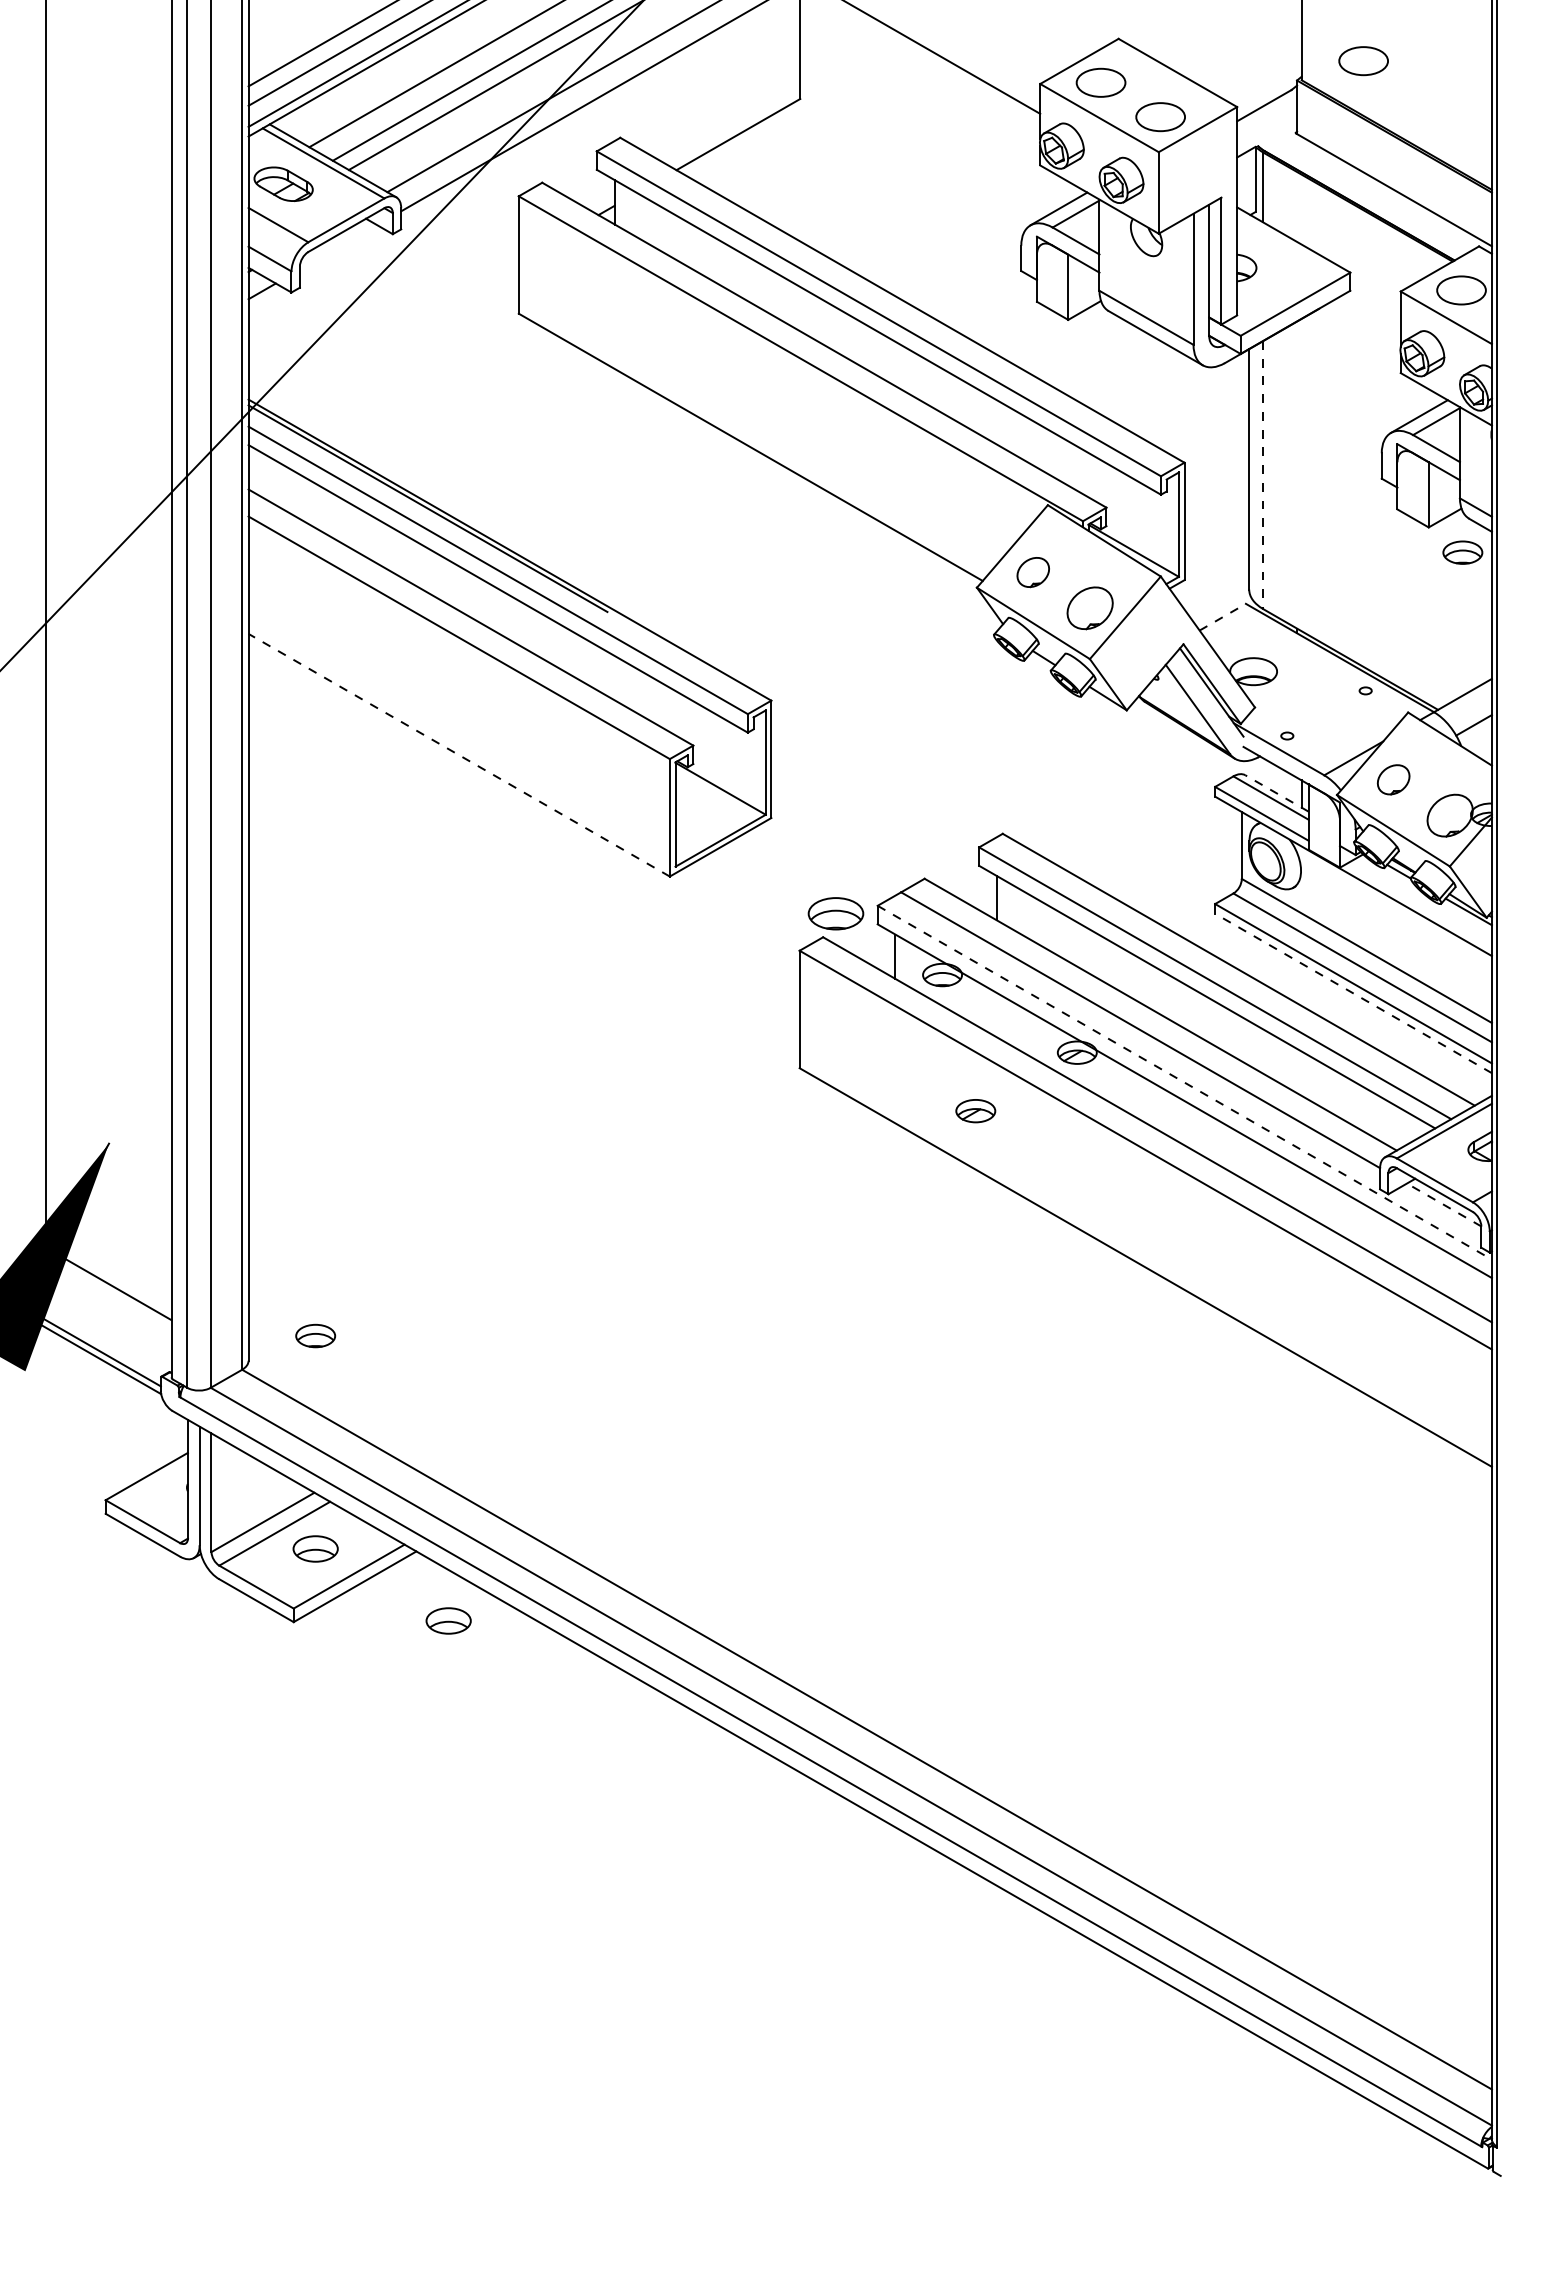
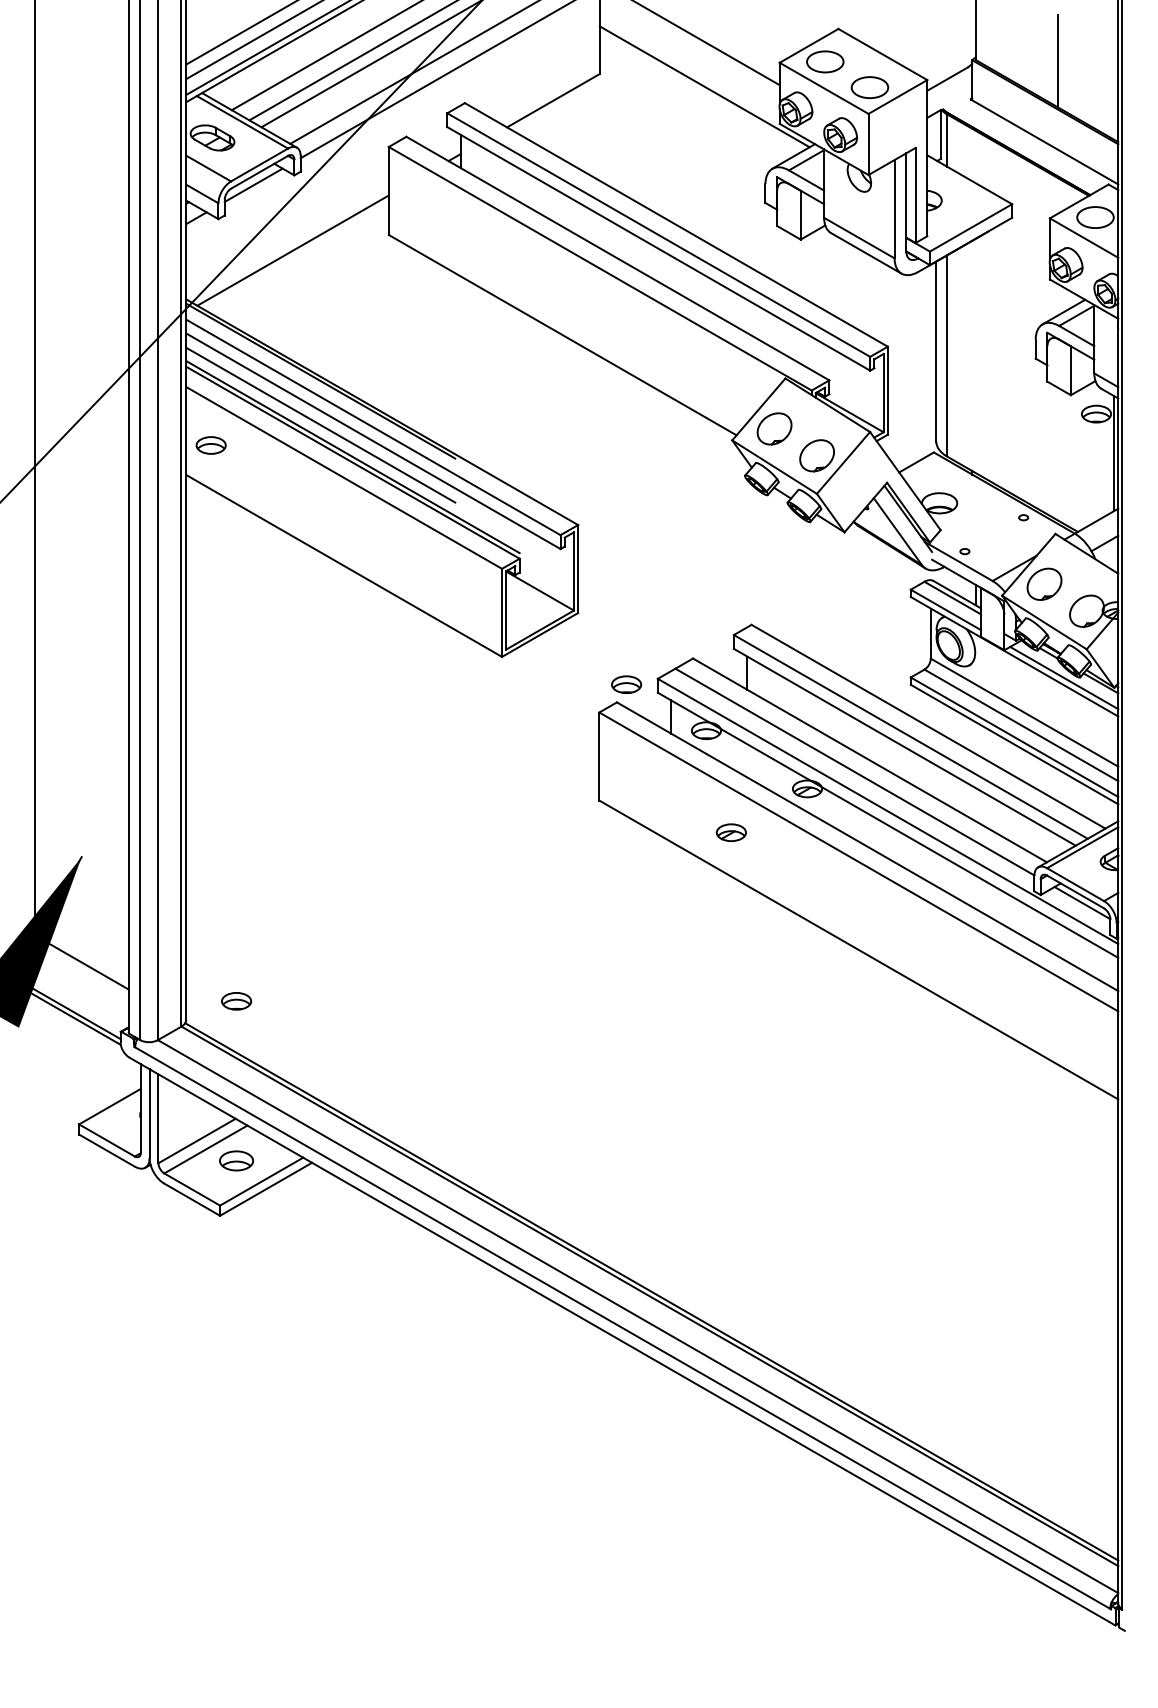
part: (1363, 61) -> (1022, 45), removed
line: (1411, 81) -> (1057, 60), added
line: (940, 115) -> (704, 86), added
line: (338, 247) -> (253, 185), added
line: (390, 334) -> (292, 250), added
line: (1263, 475) -> (947, 356), dashed -> solid
line: (427, 567) -> (320, 425), added
part: (1032, 572) -> (773, 428), size x1.43
part: (281, 594) -> (210, 445), added
line: (1486, 605) -> (1114, 453), added
line: (470, 609) -> (352, 456), added
line: (1222, 617) -> (916, 462), dashed -> solid
line: (458, 754) -> (343, 565), dashed -> solid
part: (1393, 779) -> (1044, 584), size x1.43
line: (1276, 793) -> (956, 594), dashed -> solid
line: (1419, 904) -> (1063, 677), added
part: (835, 913) -> (626, 684), size x0.71
line: (1353, 993) -> (1014, 744), dashed -> solid
line: (1185, 1082) -> (888, 811), dashed -> solid
line: (1444, 1205) -> (1082, 903), dashed -> solid
part: (448, 1620) -> (336, 1214), removed
line: (869, 1723) -> (651, 1291), added

